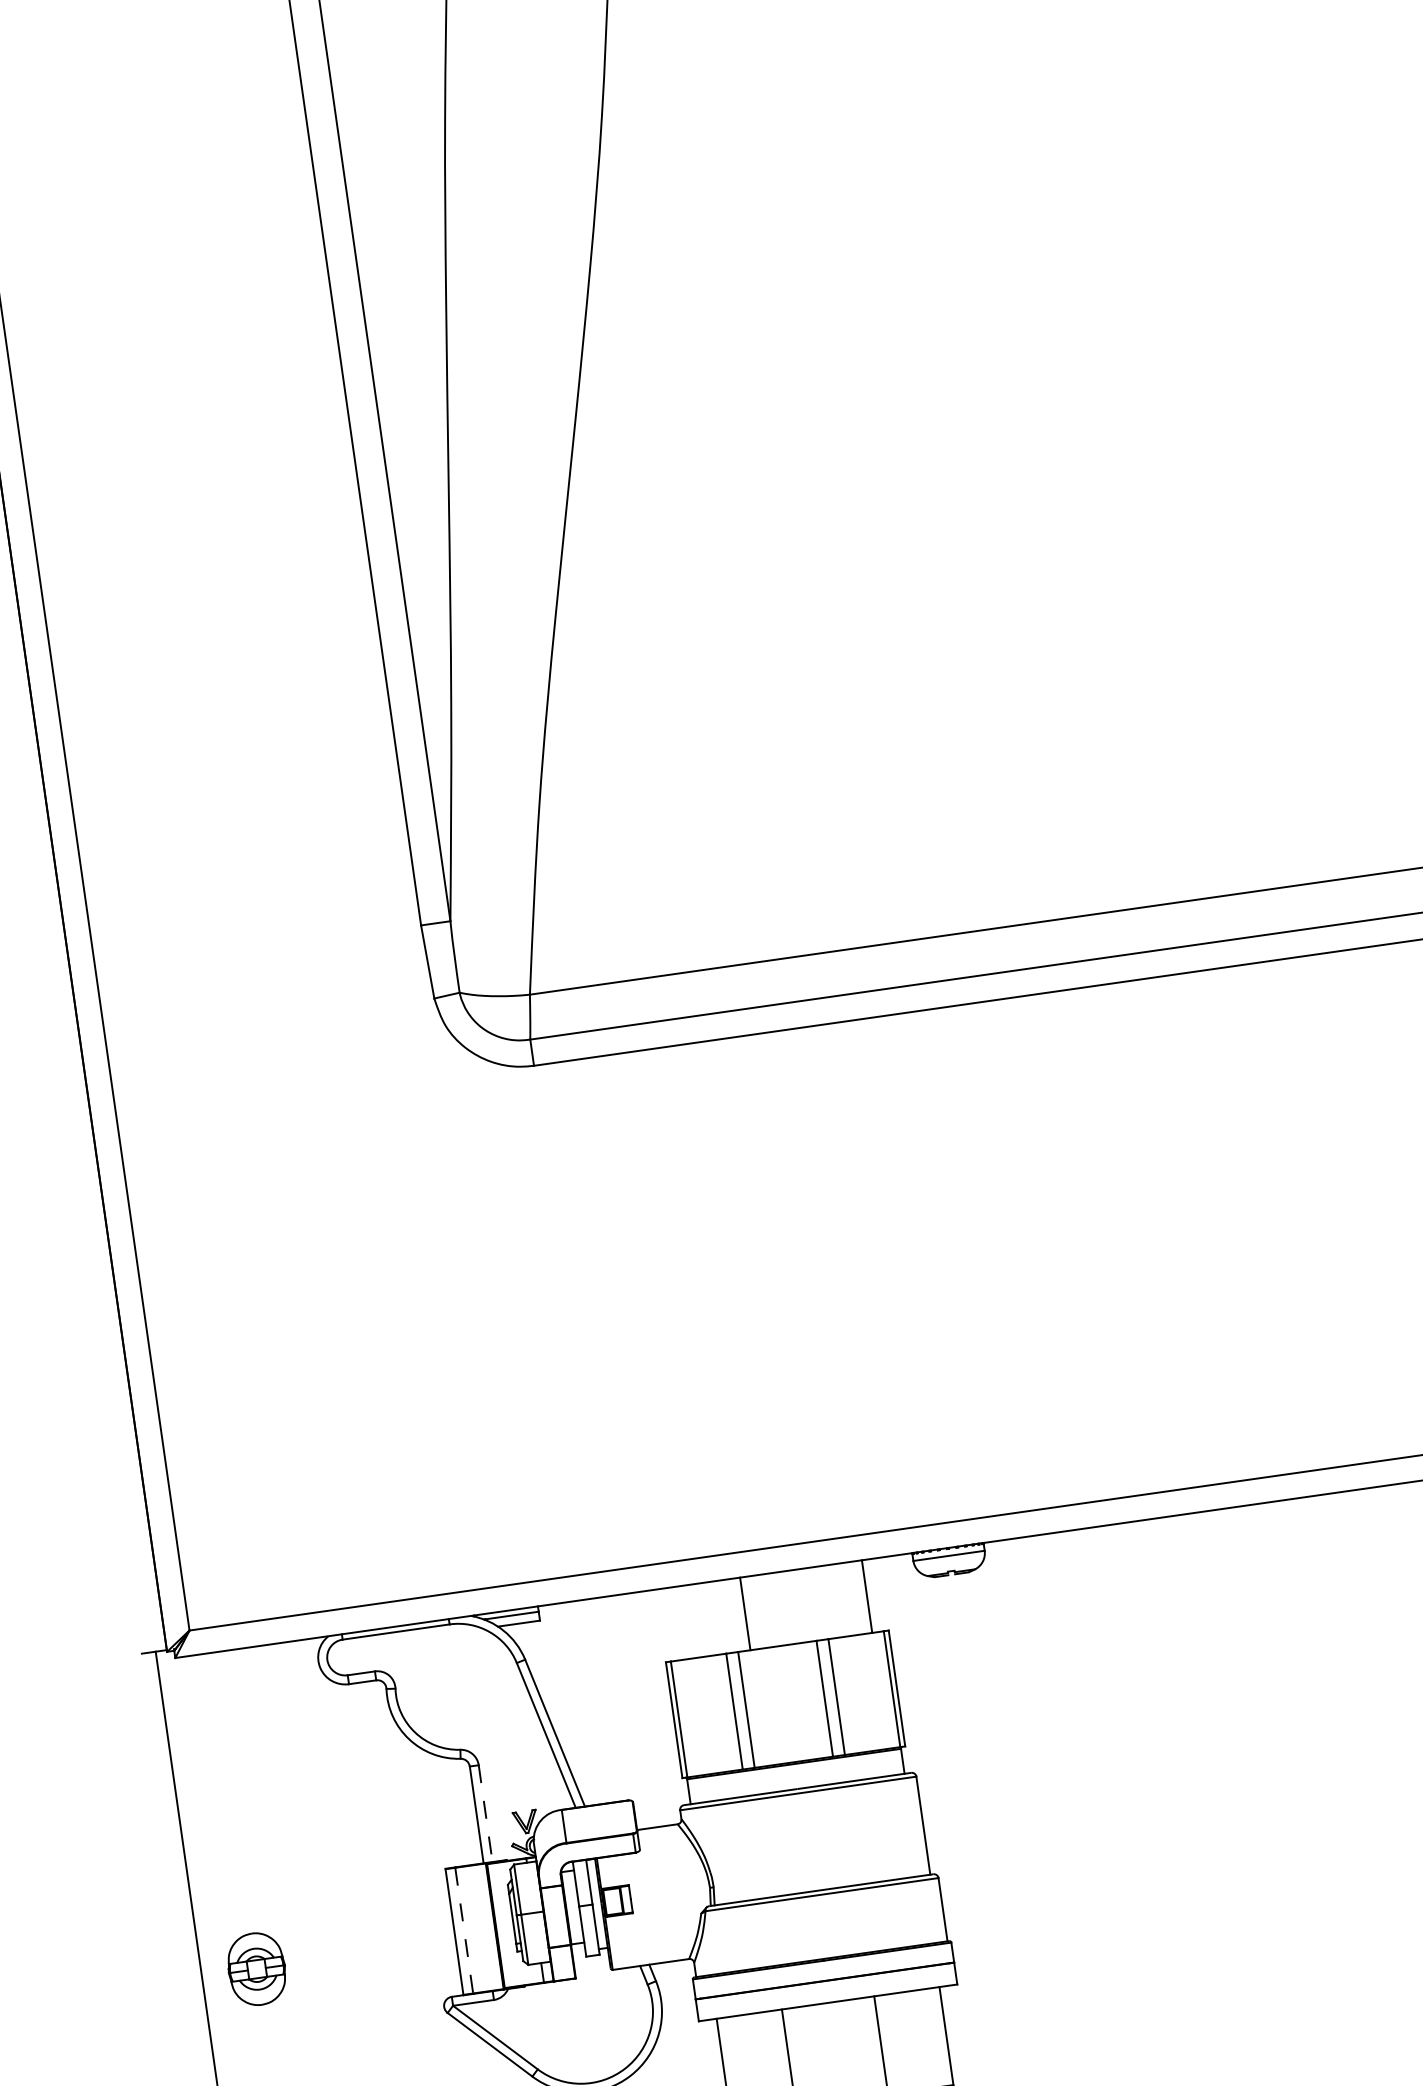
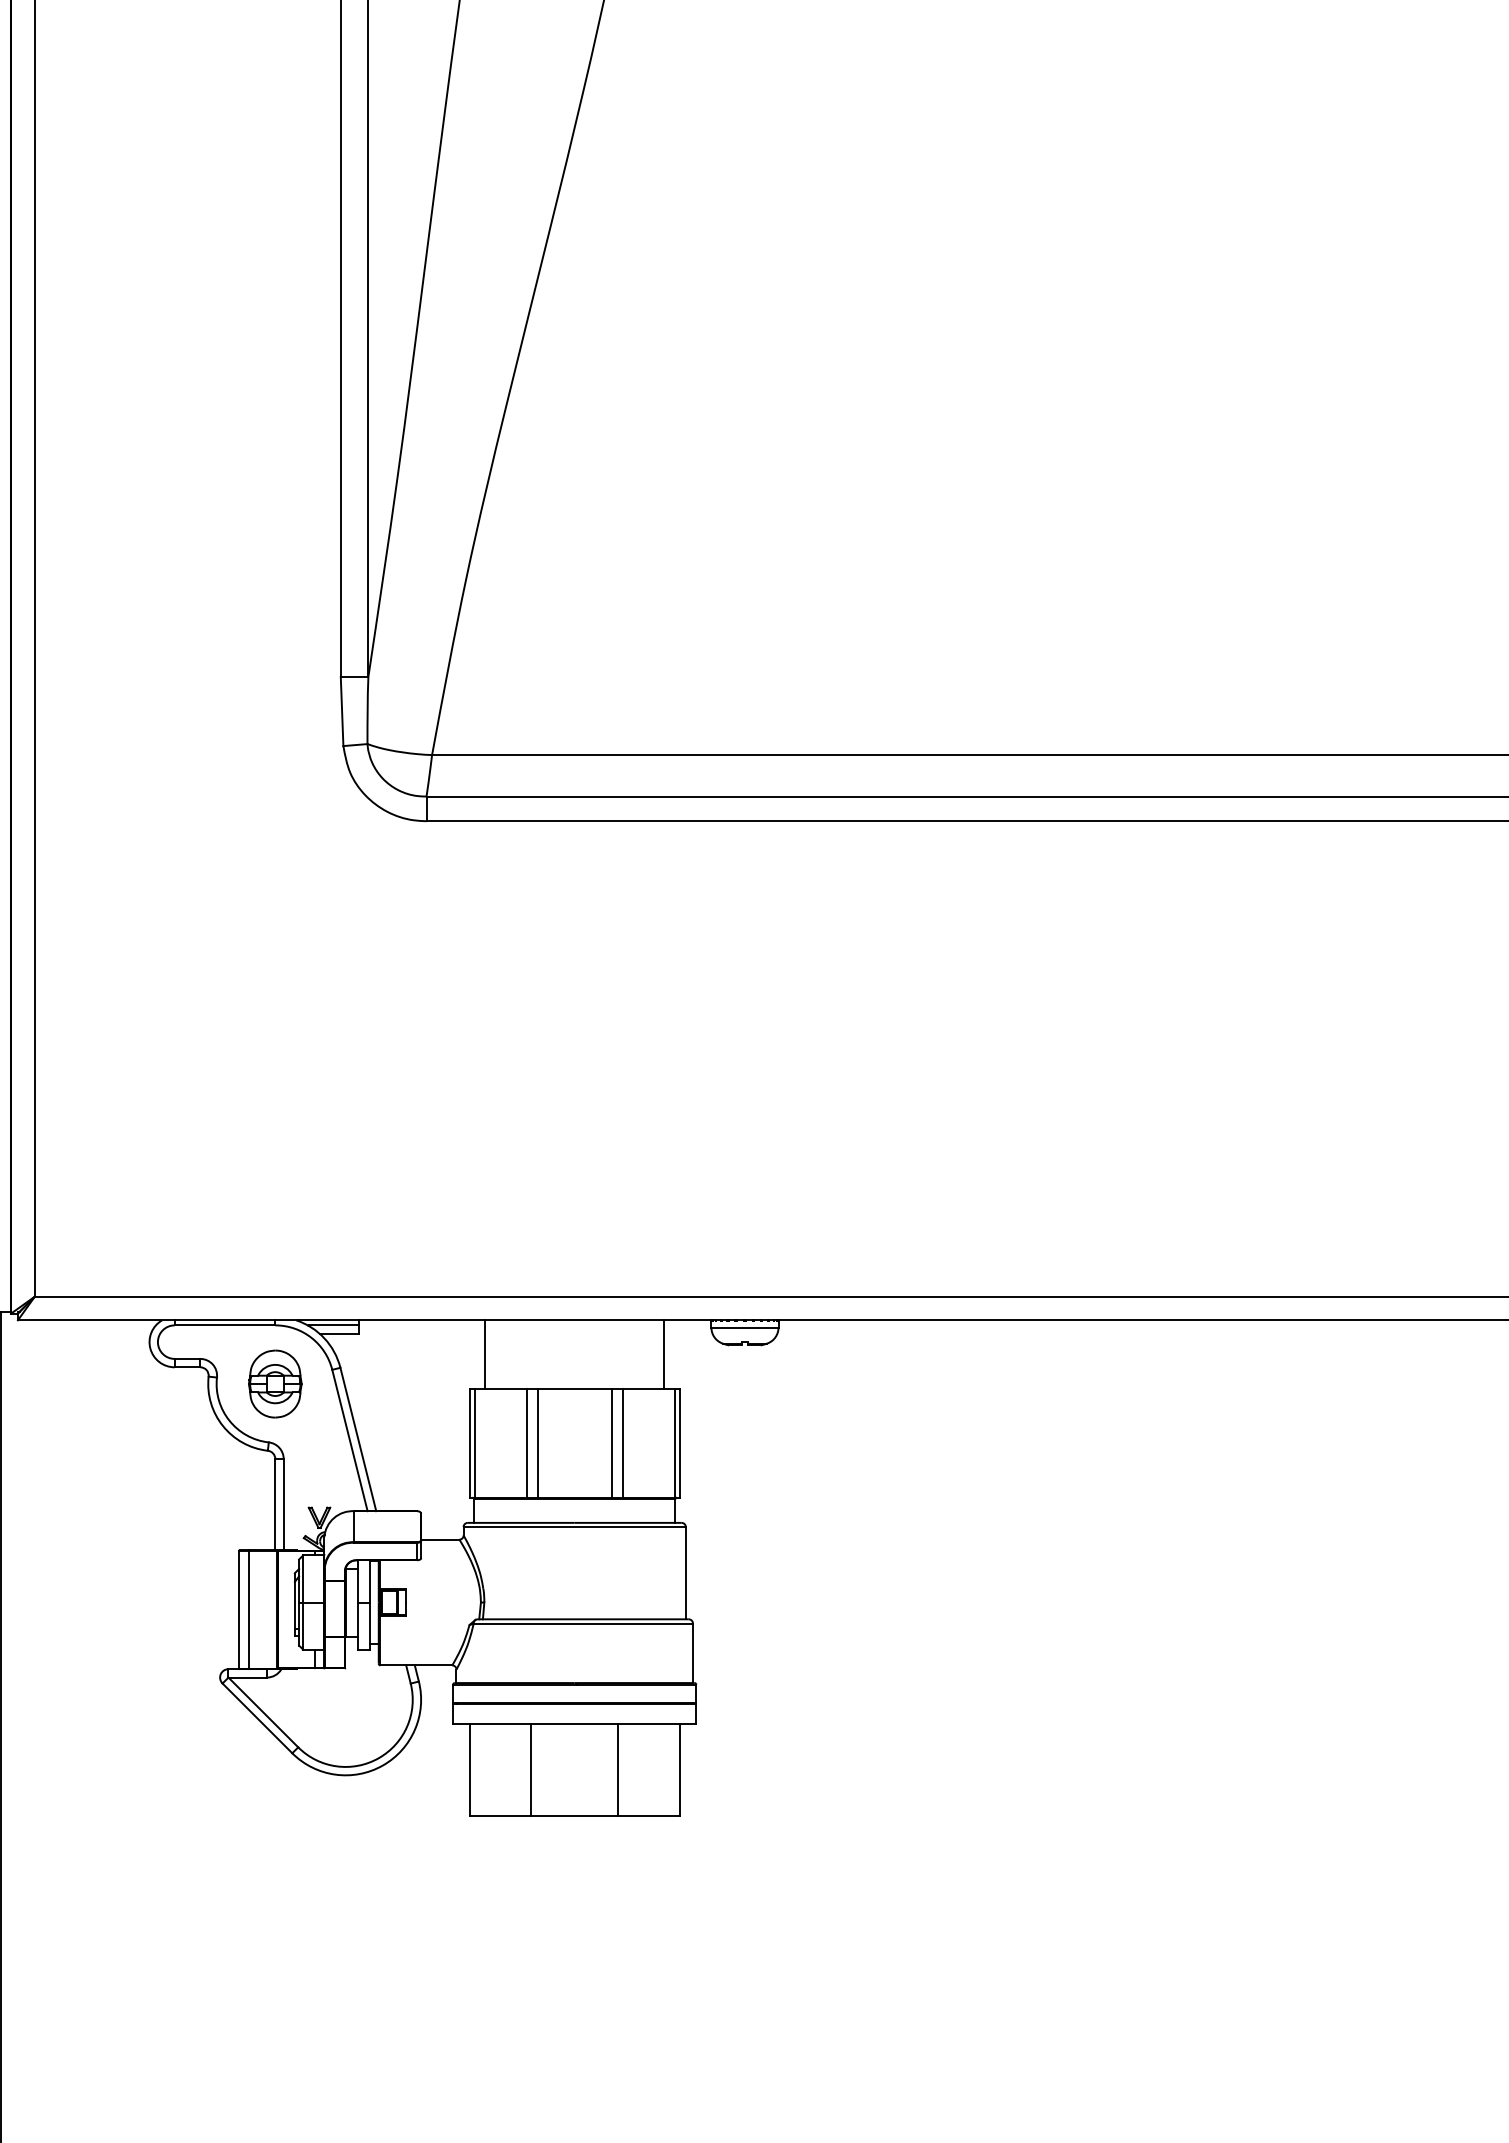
line: (745, 1613) -> (485, 1354), moved
line: (485, 1813) -> (283, 1504), dashed -> solid
line: (464, 1931) -> (248, 1610), dashed -> solid
part: (256, 1968) -> (275, 1383), moved

